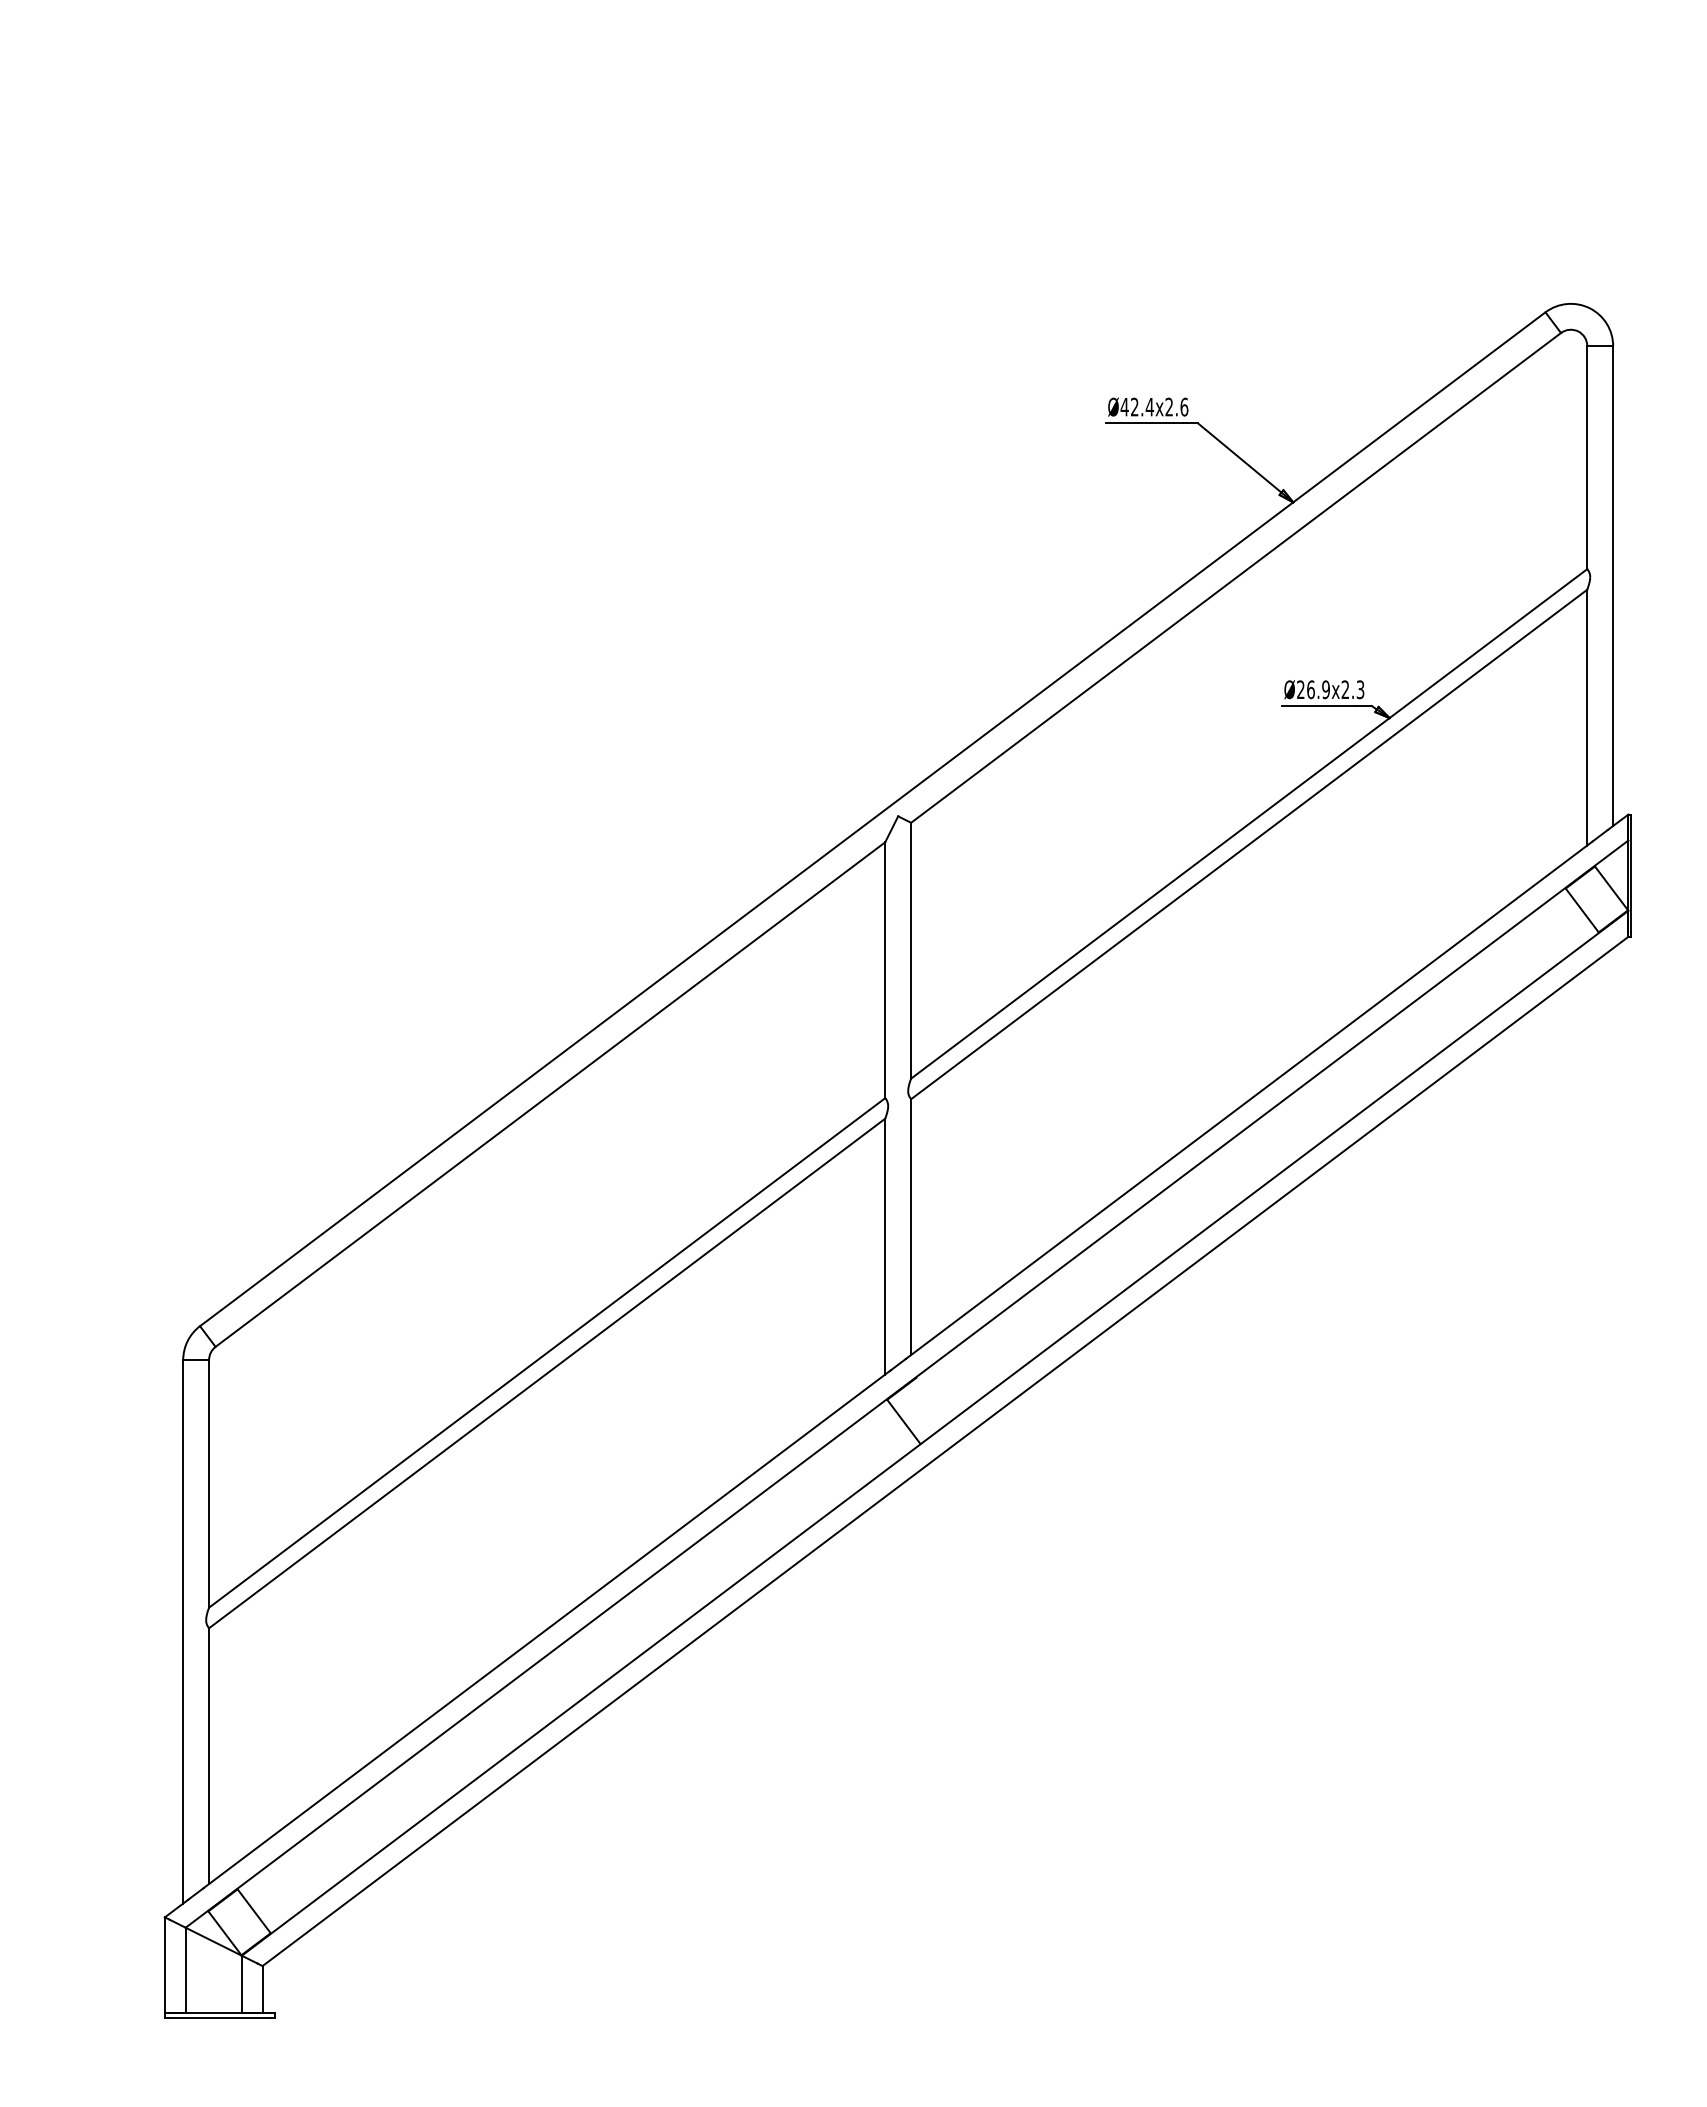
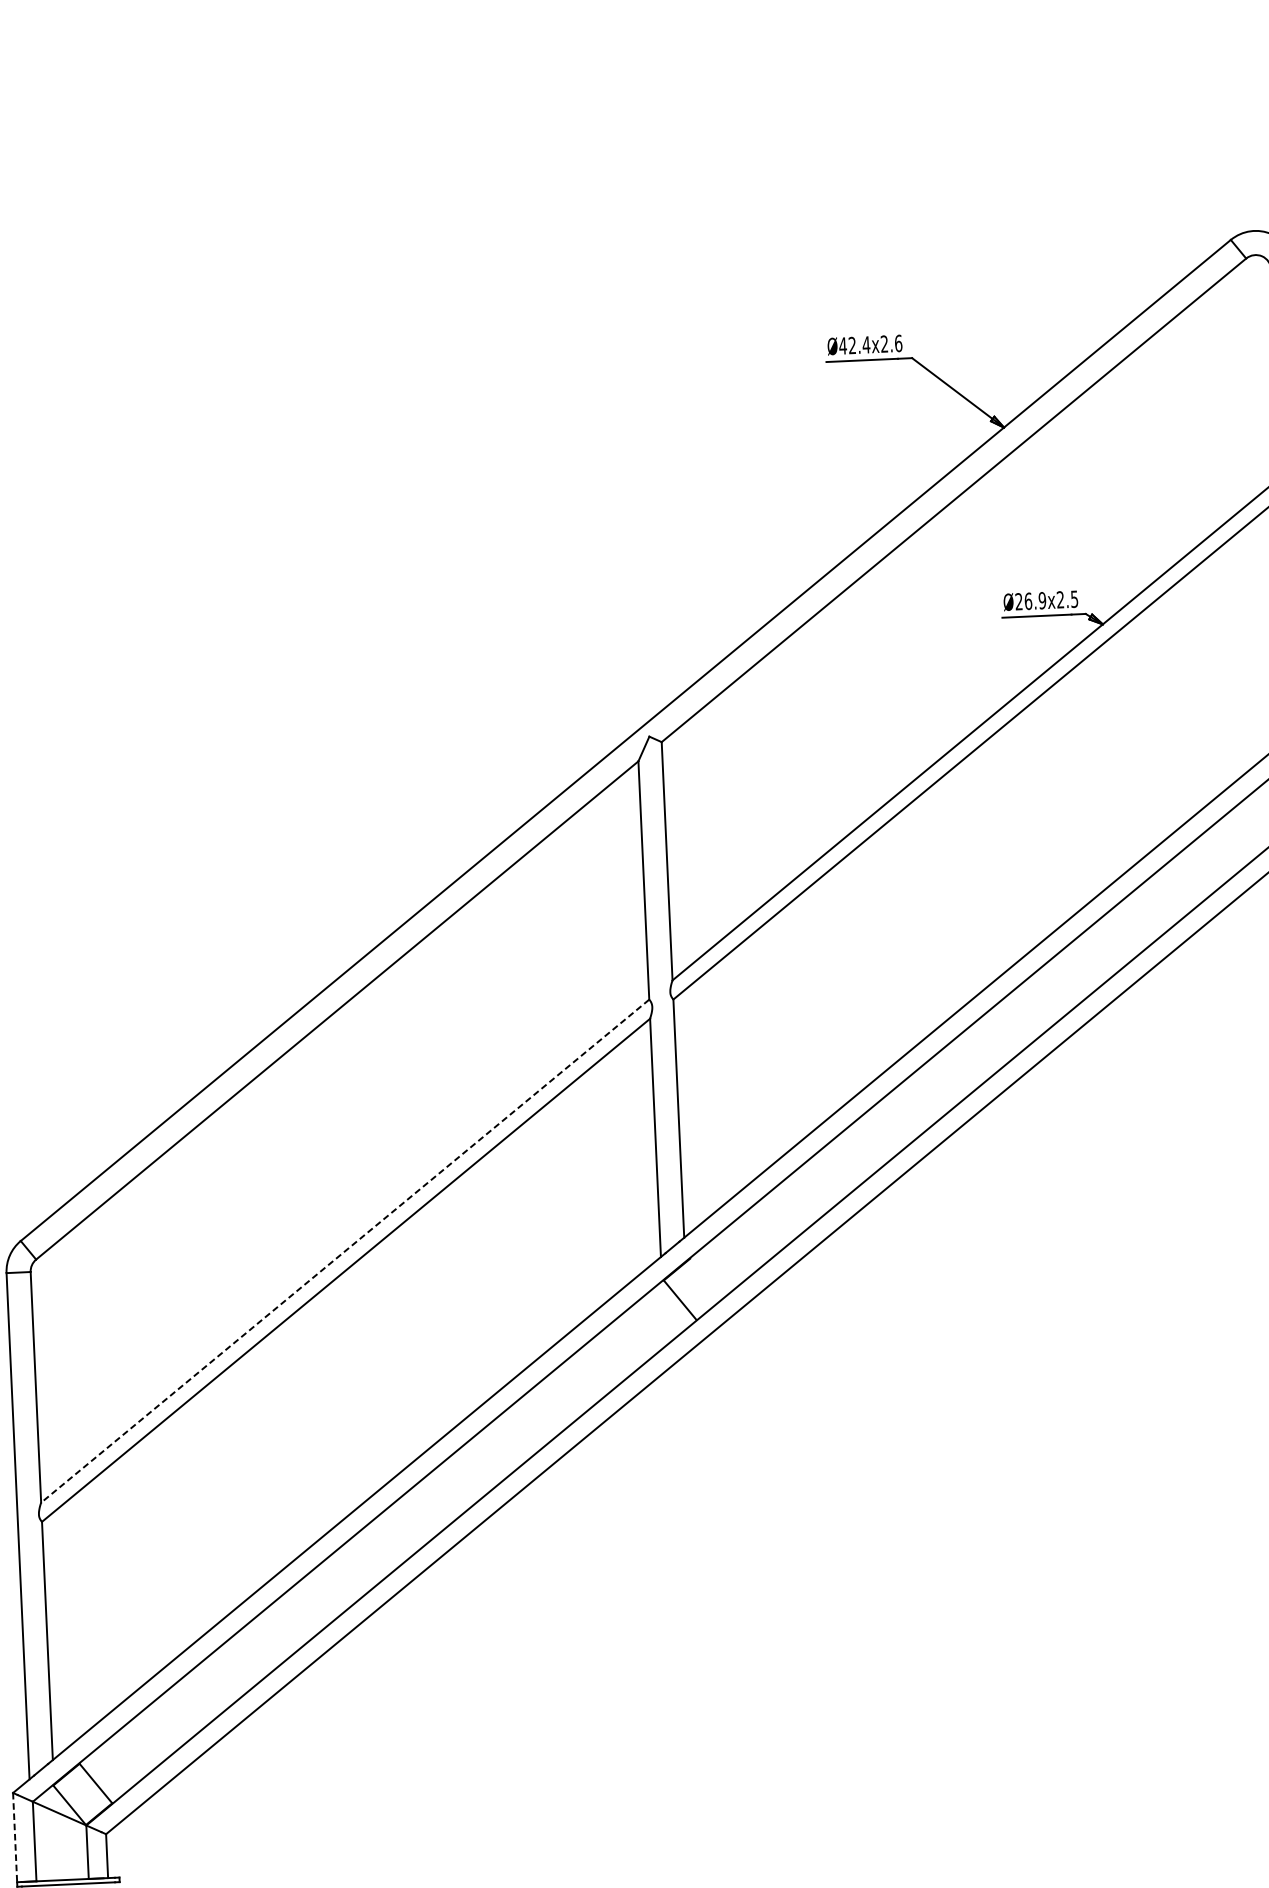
text: (1360, 689) -> (1074, 598), Ø26.9x2.3 -> Ø26.9x2.5
line: (546, 1353) -> (344, 1251), solid -> dashed
line: (164, 1965) -> (14, 1837), solid -> dashed

